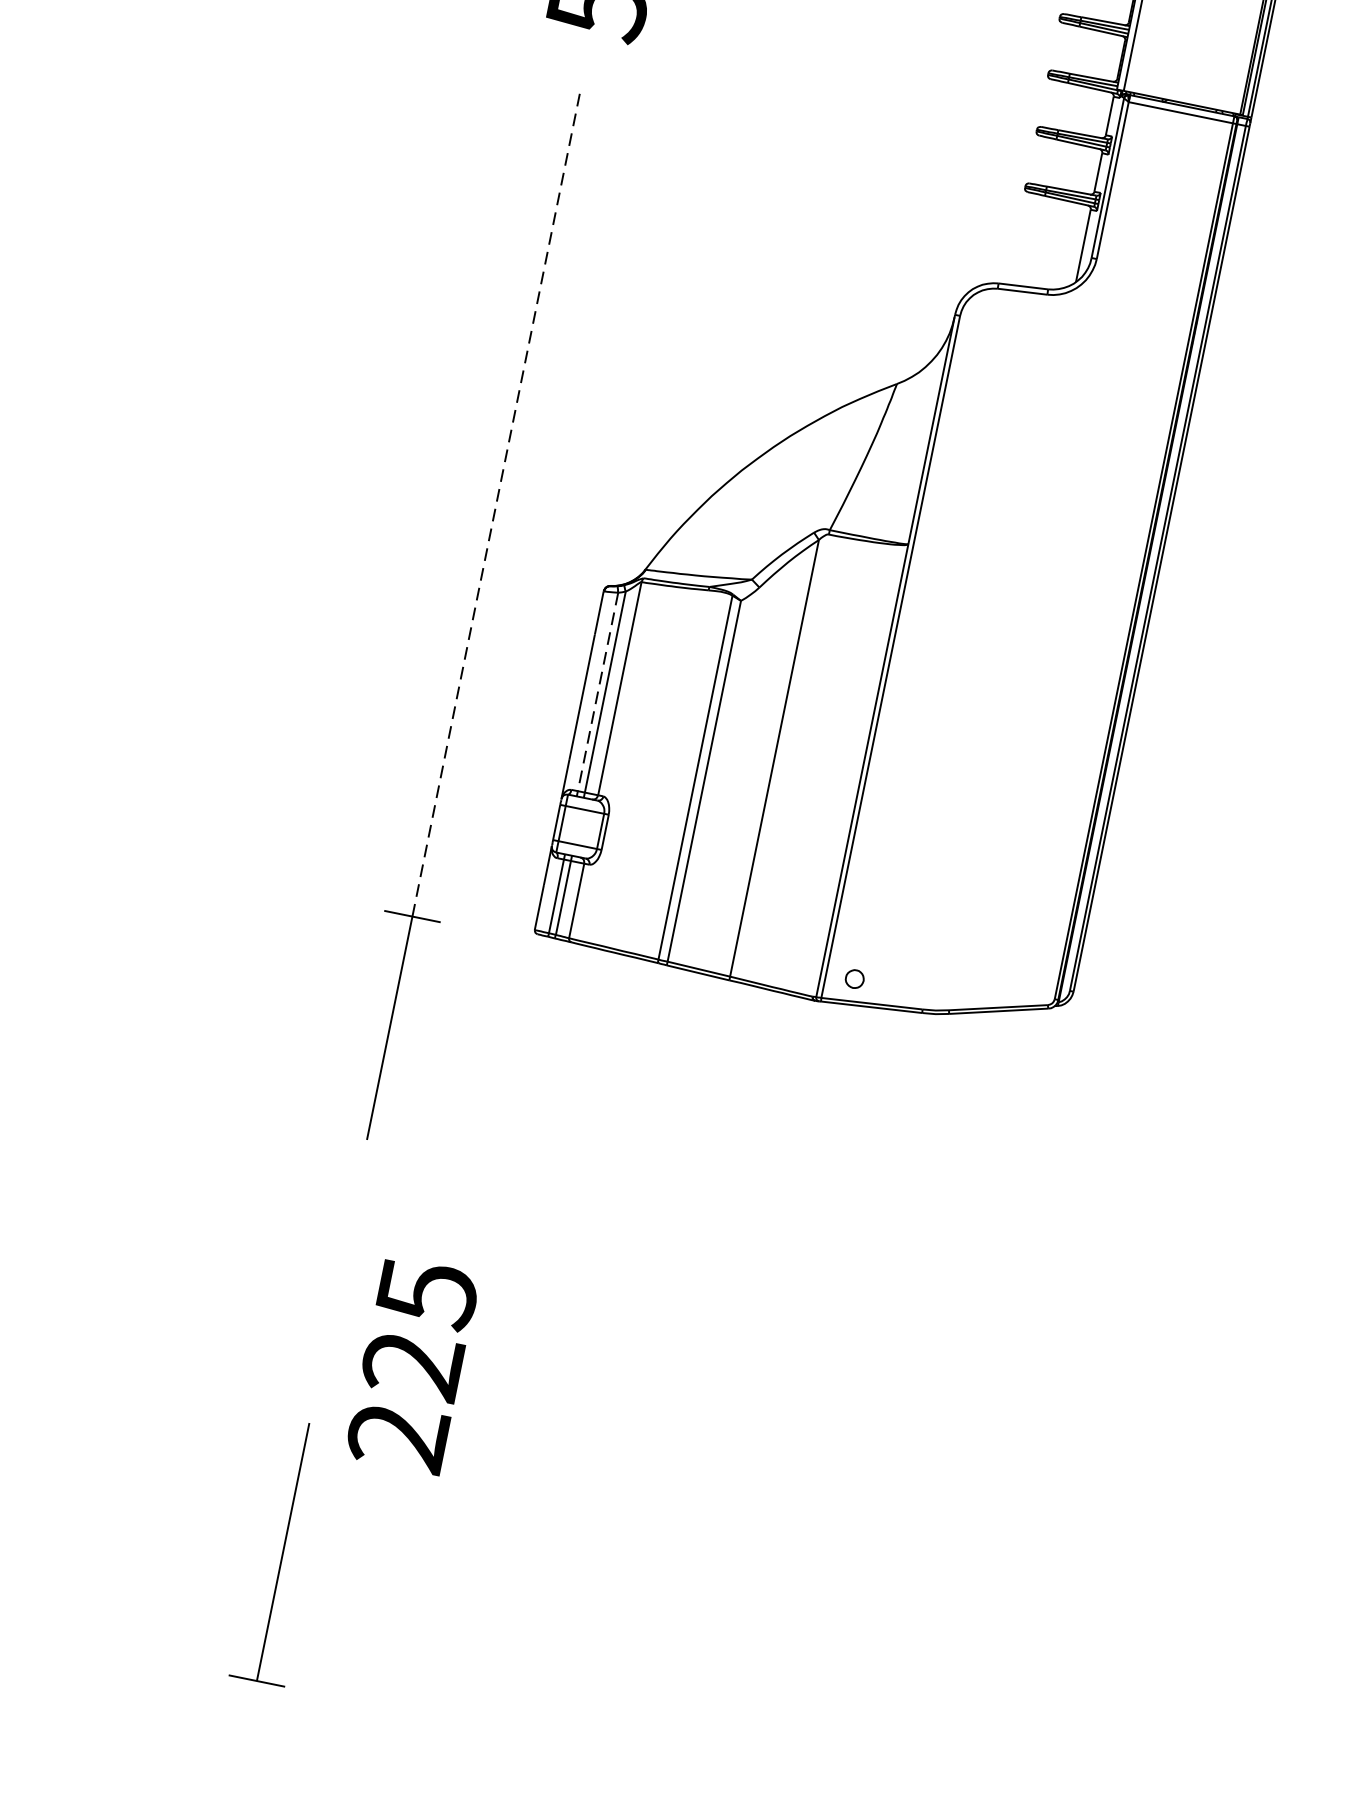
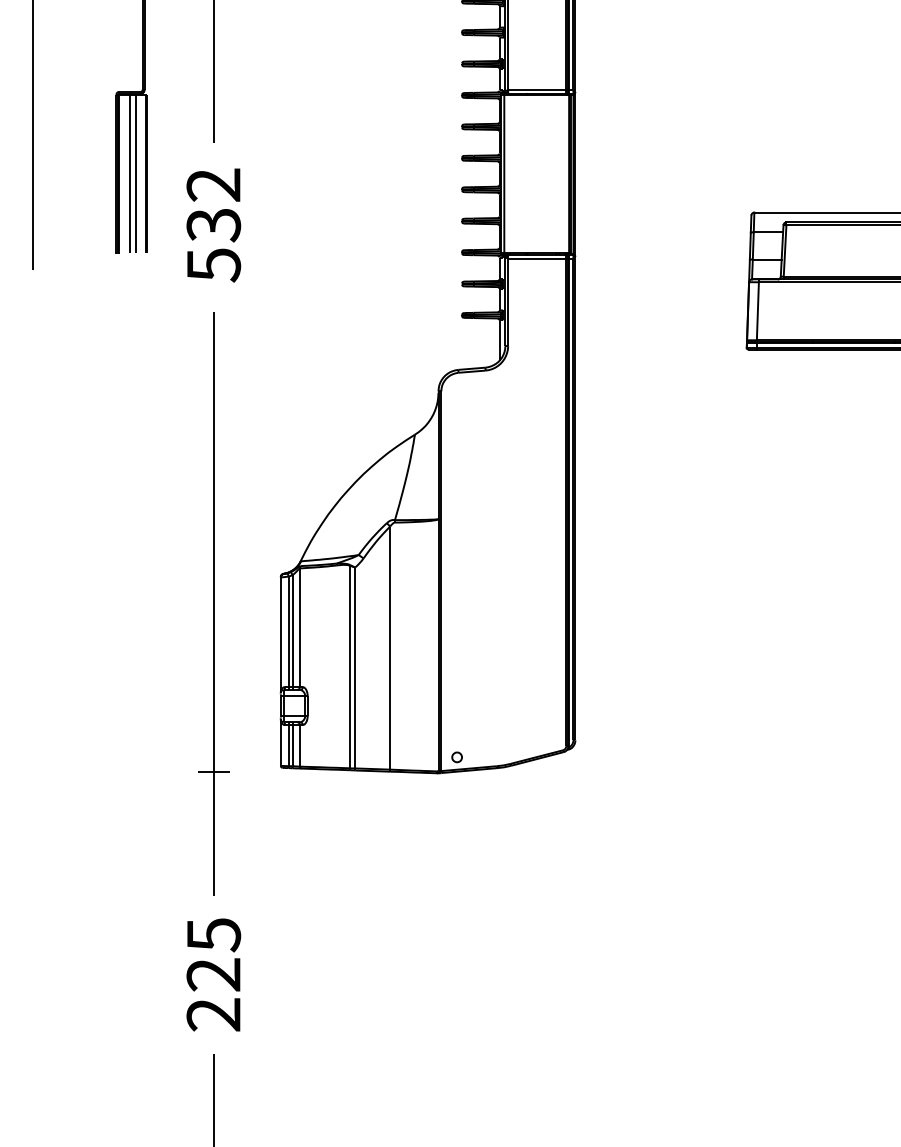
line: (496, 502) -> (213, 541), dashed -> solid
line: (597, 693) -> (288, 632), dashed -> solid
text: (412, 1364) -> (213, 974), moved

